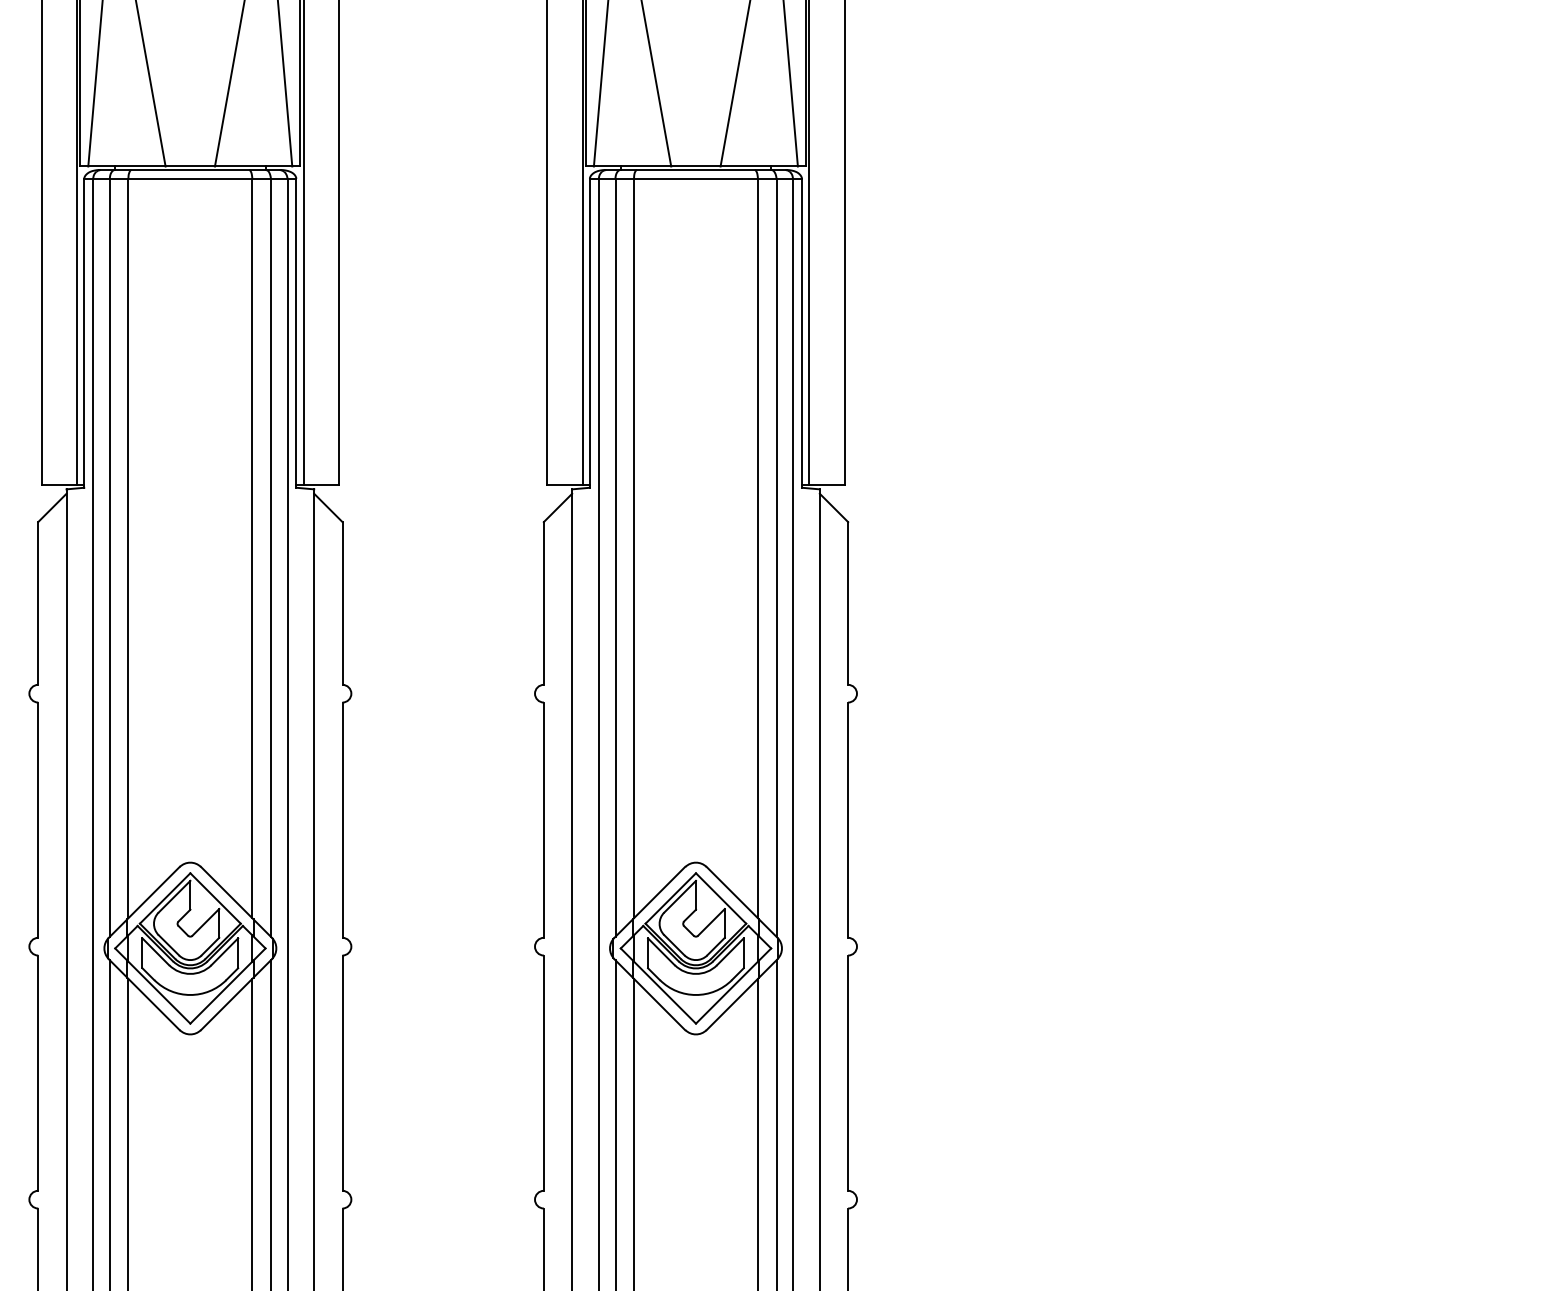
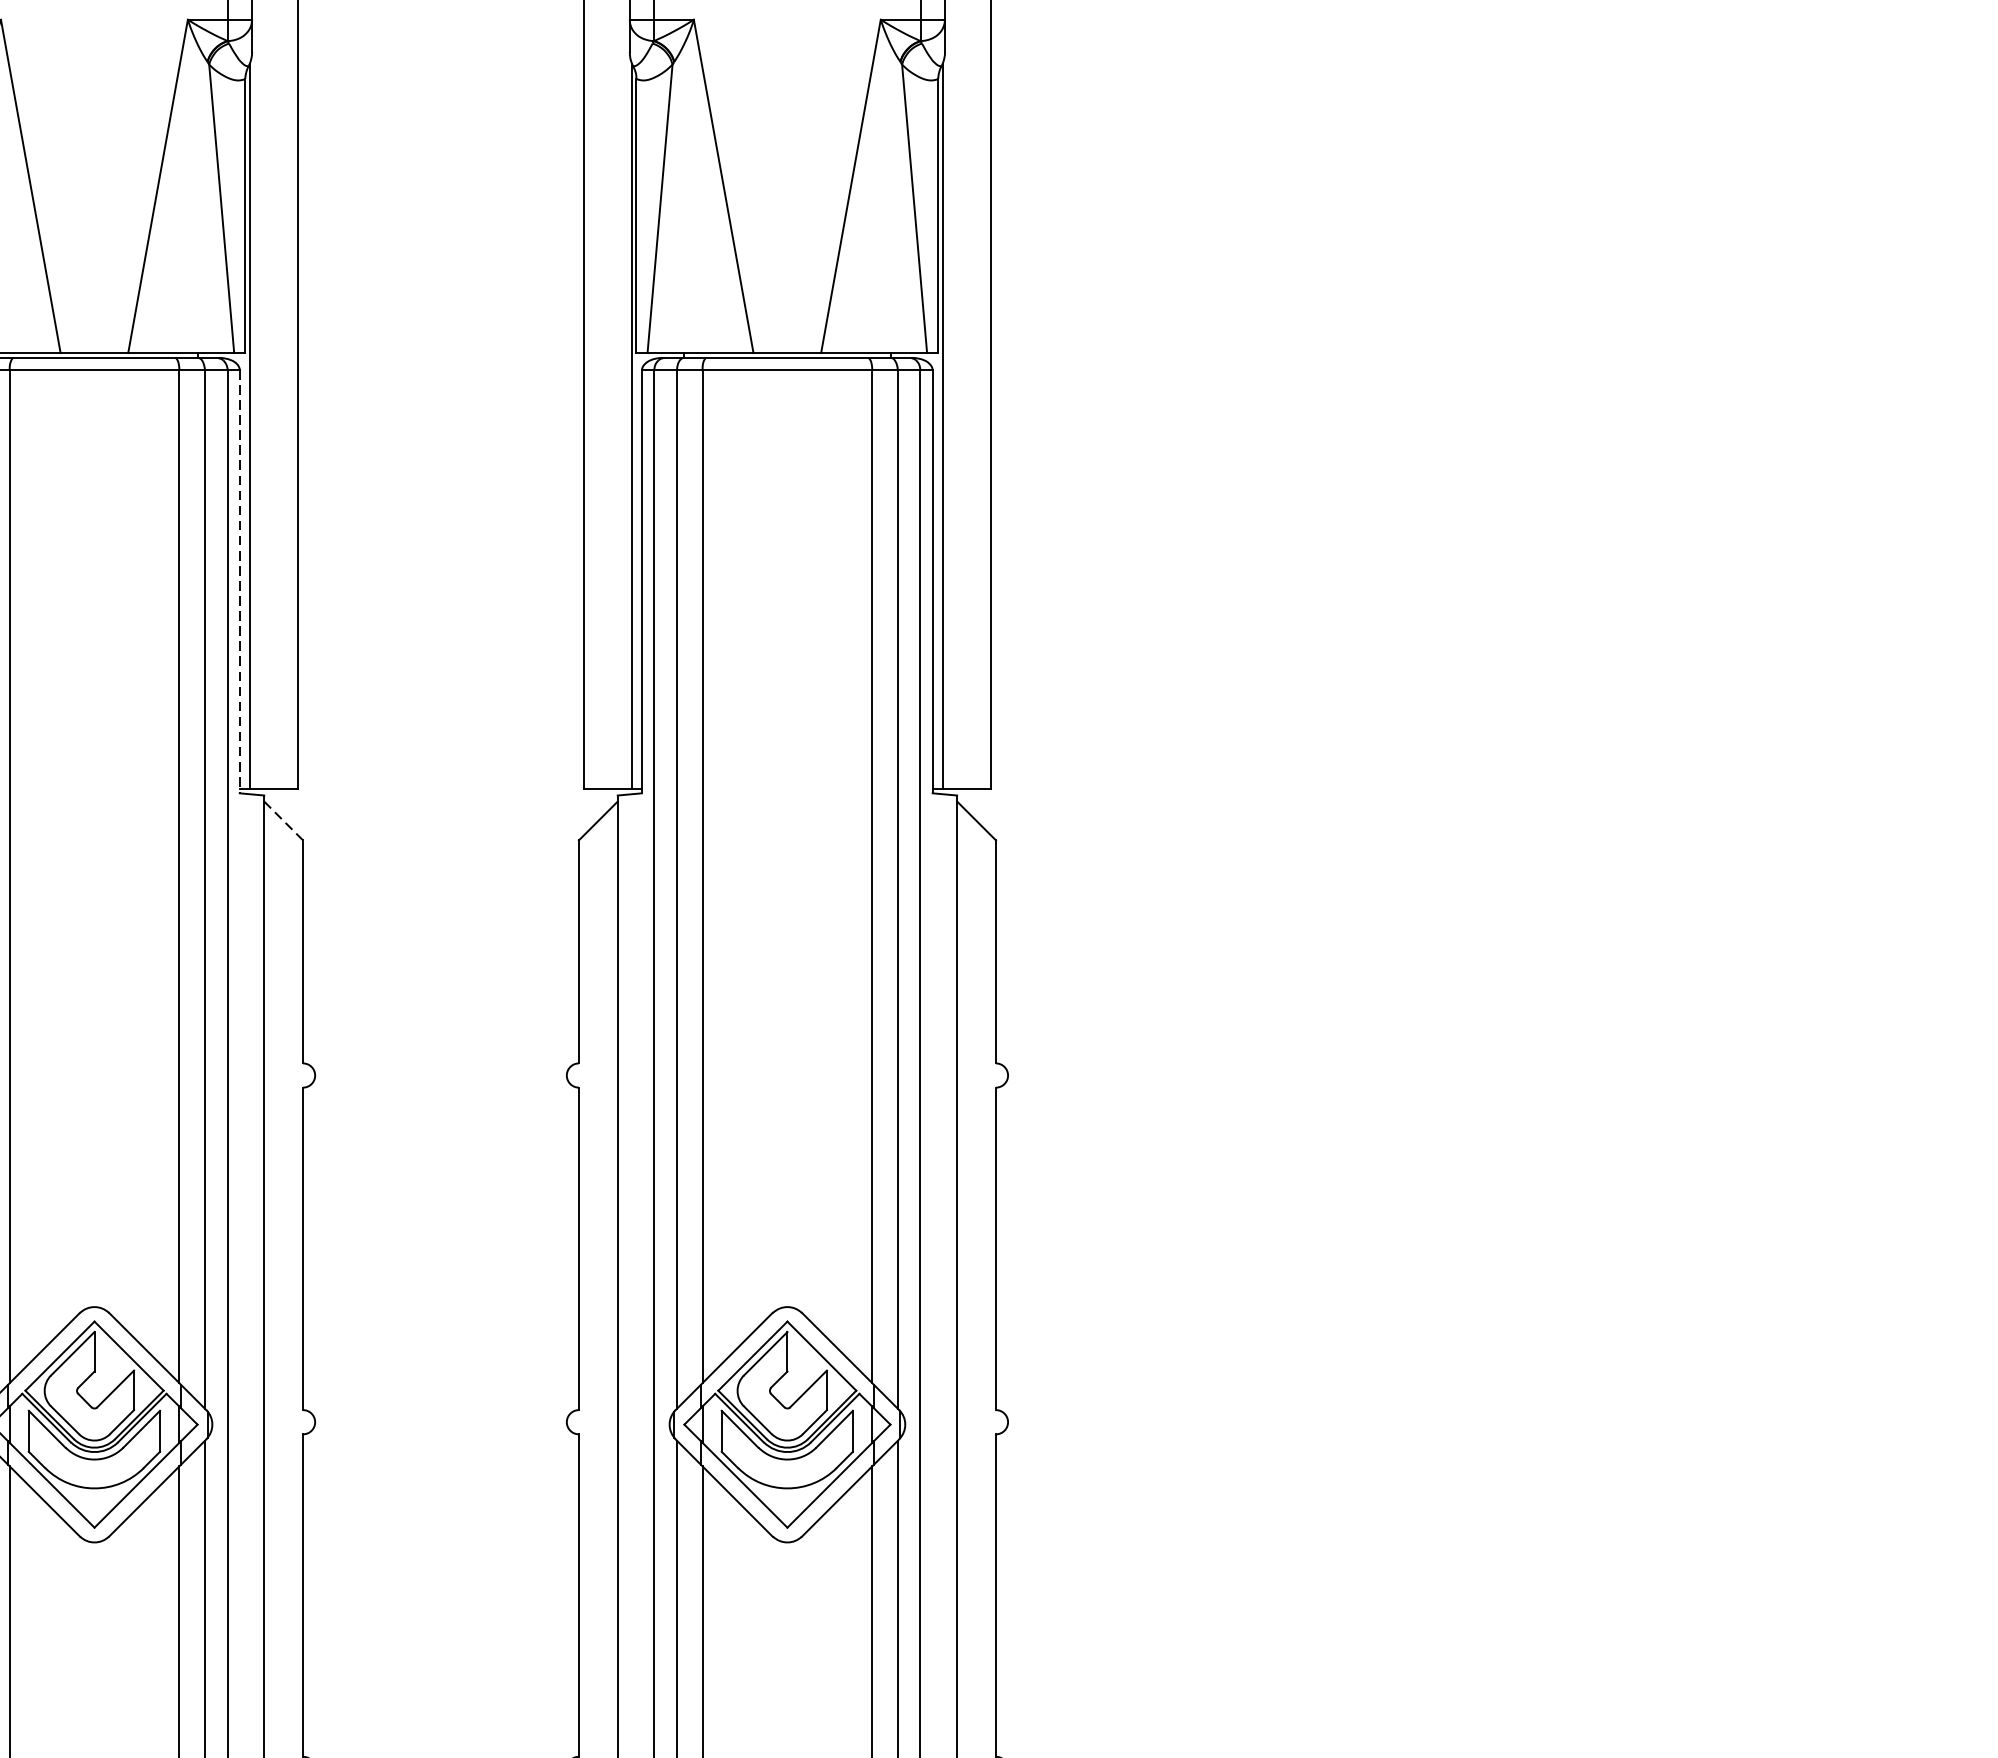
line: (296, 333) -> (239, 581), solid -> dashed
line: (328, 507) -> (283, 820), solid -> dashed

